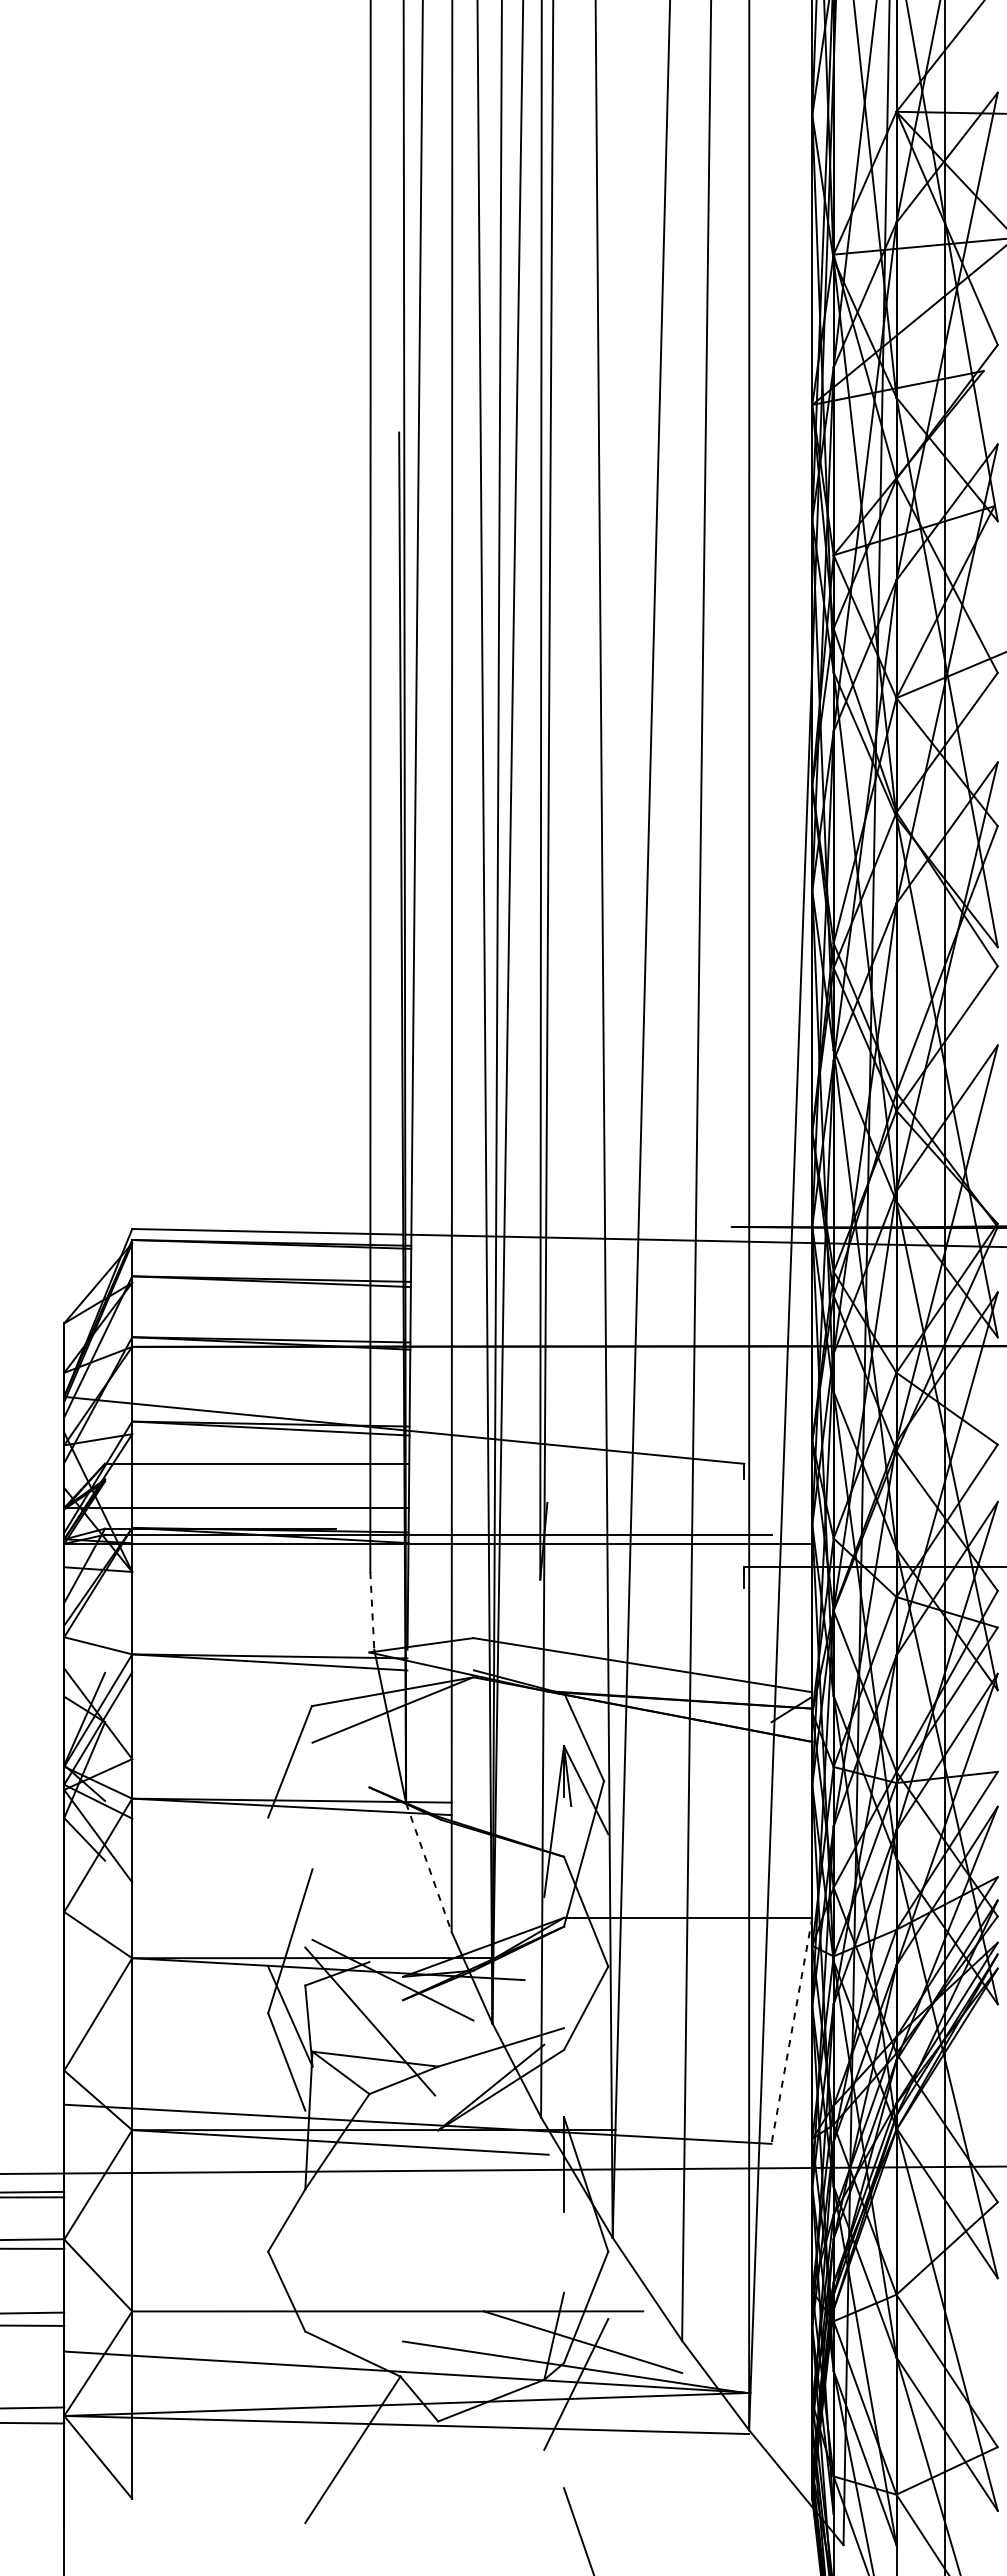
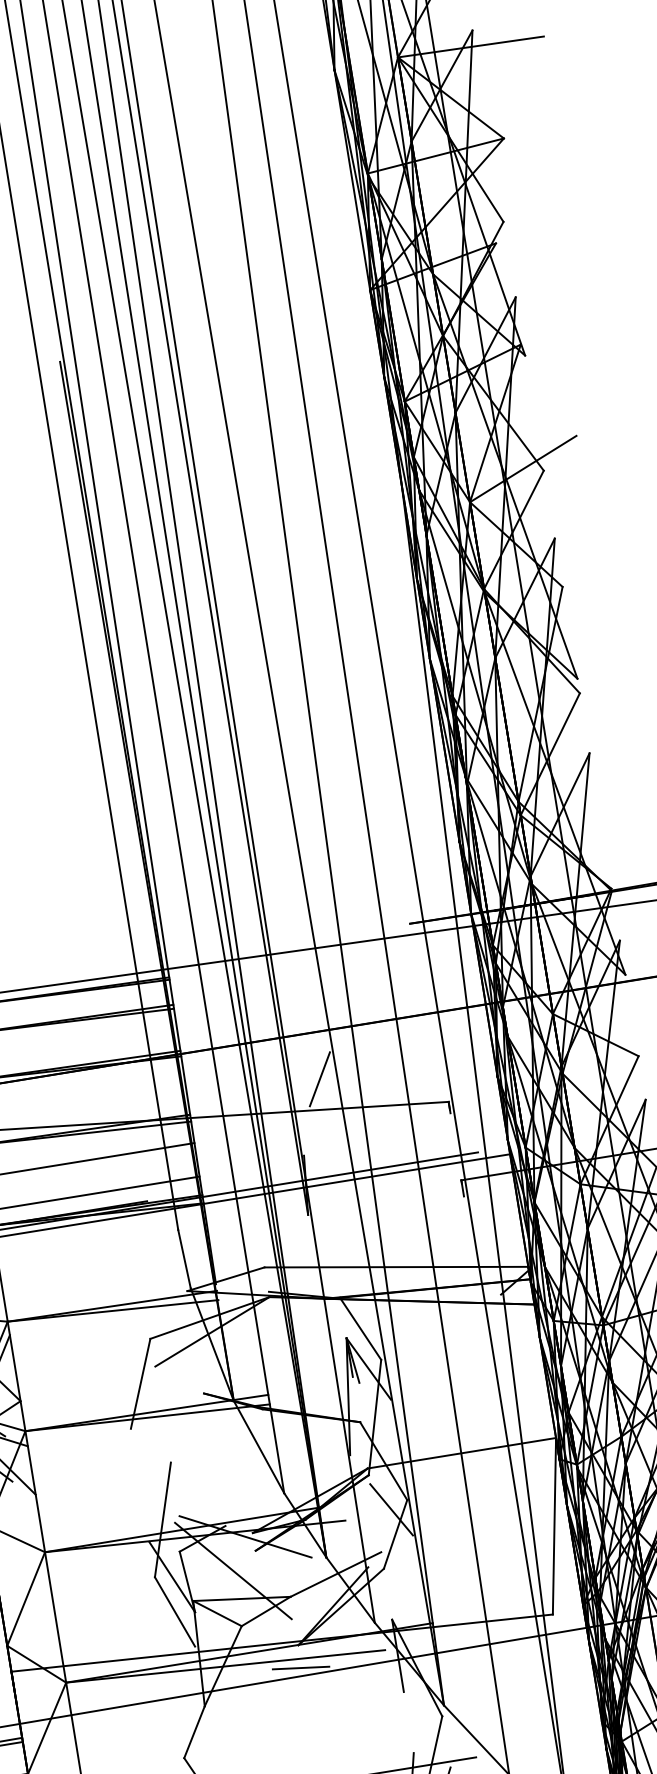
line: (583, 1407) -> (319, 1078), added
line: (372, 1610) -> (184, 1258), dashed -> solid
line: (429, 1868) -> (259, 1447), dashed -> solid
line: (586, 1975) -> (391, 1509), added
line: (791, 2030) -> (554, 1526), dashed -> solid
line: (436, 2160) -> (300, 1668), added

